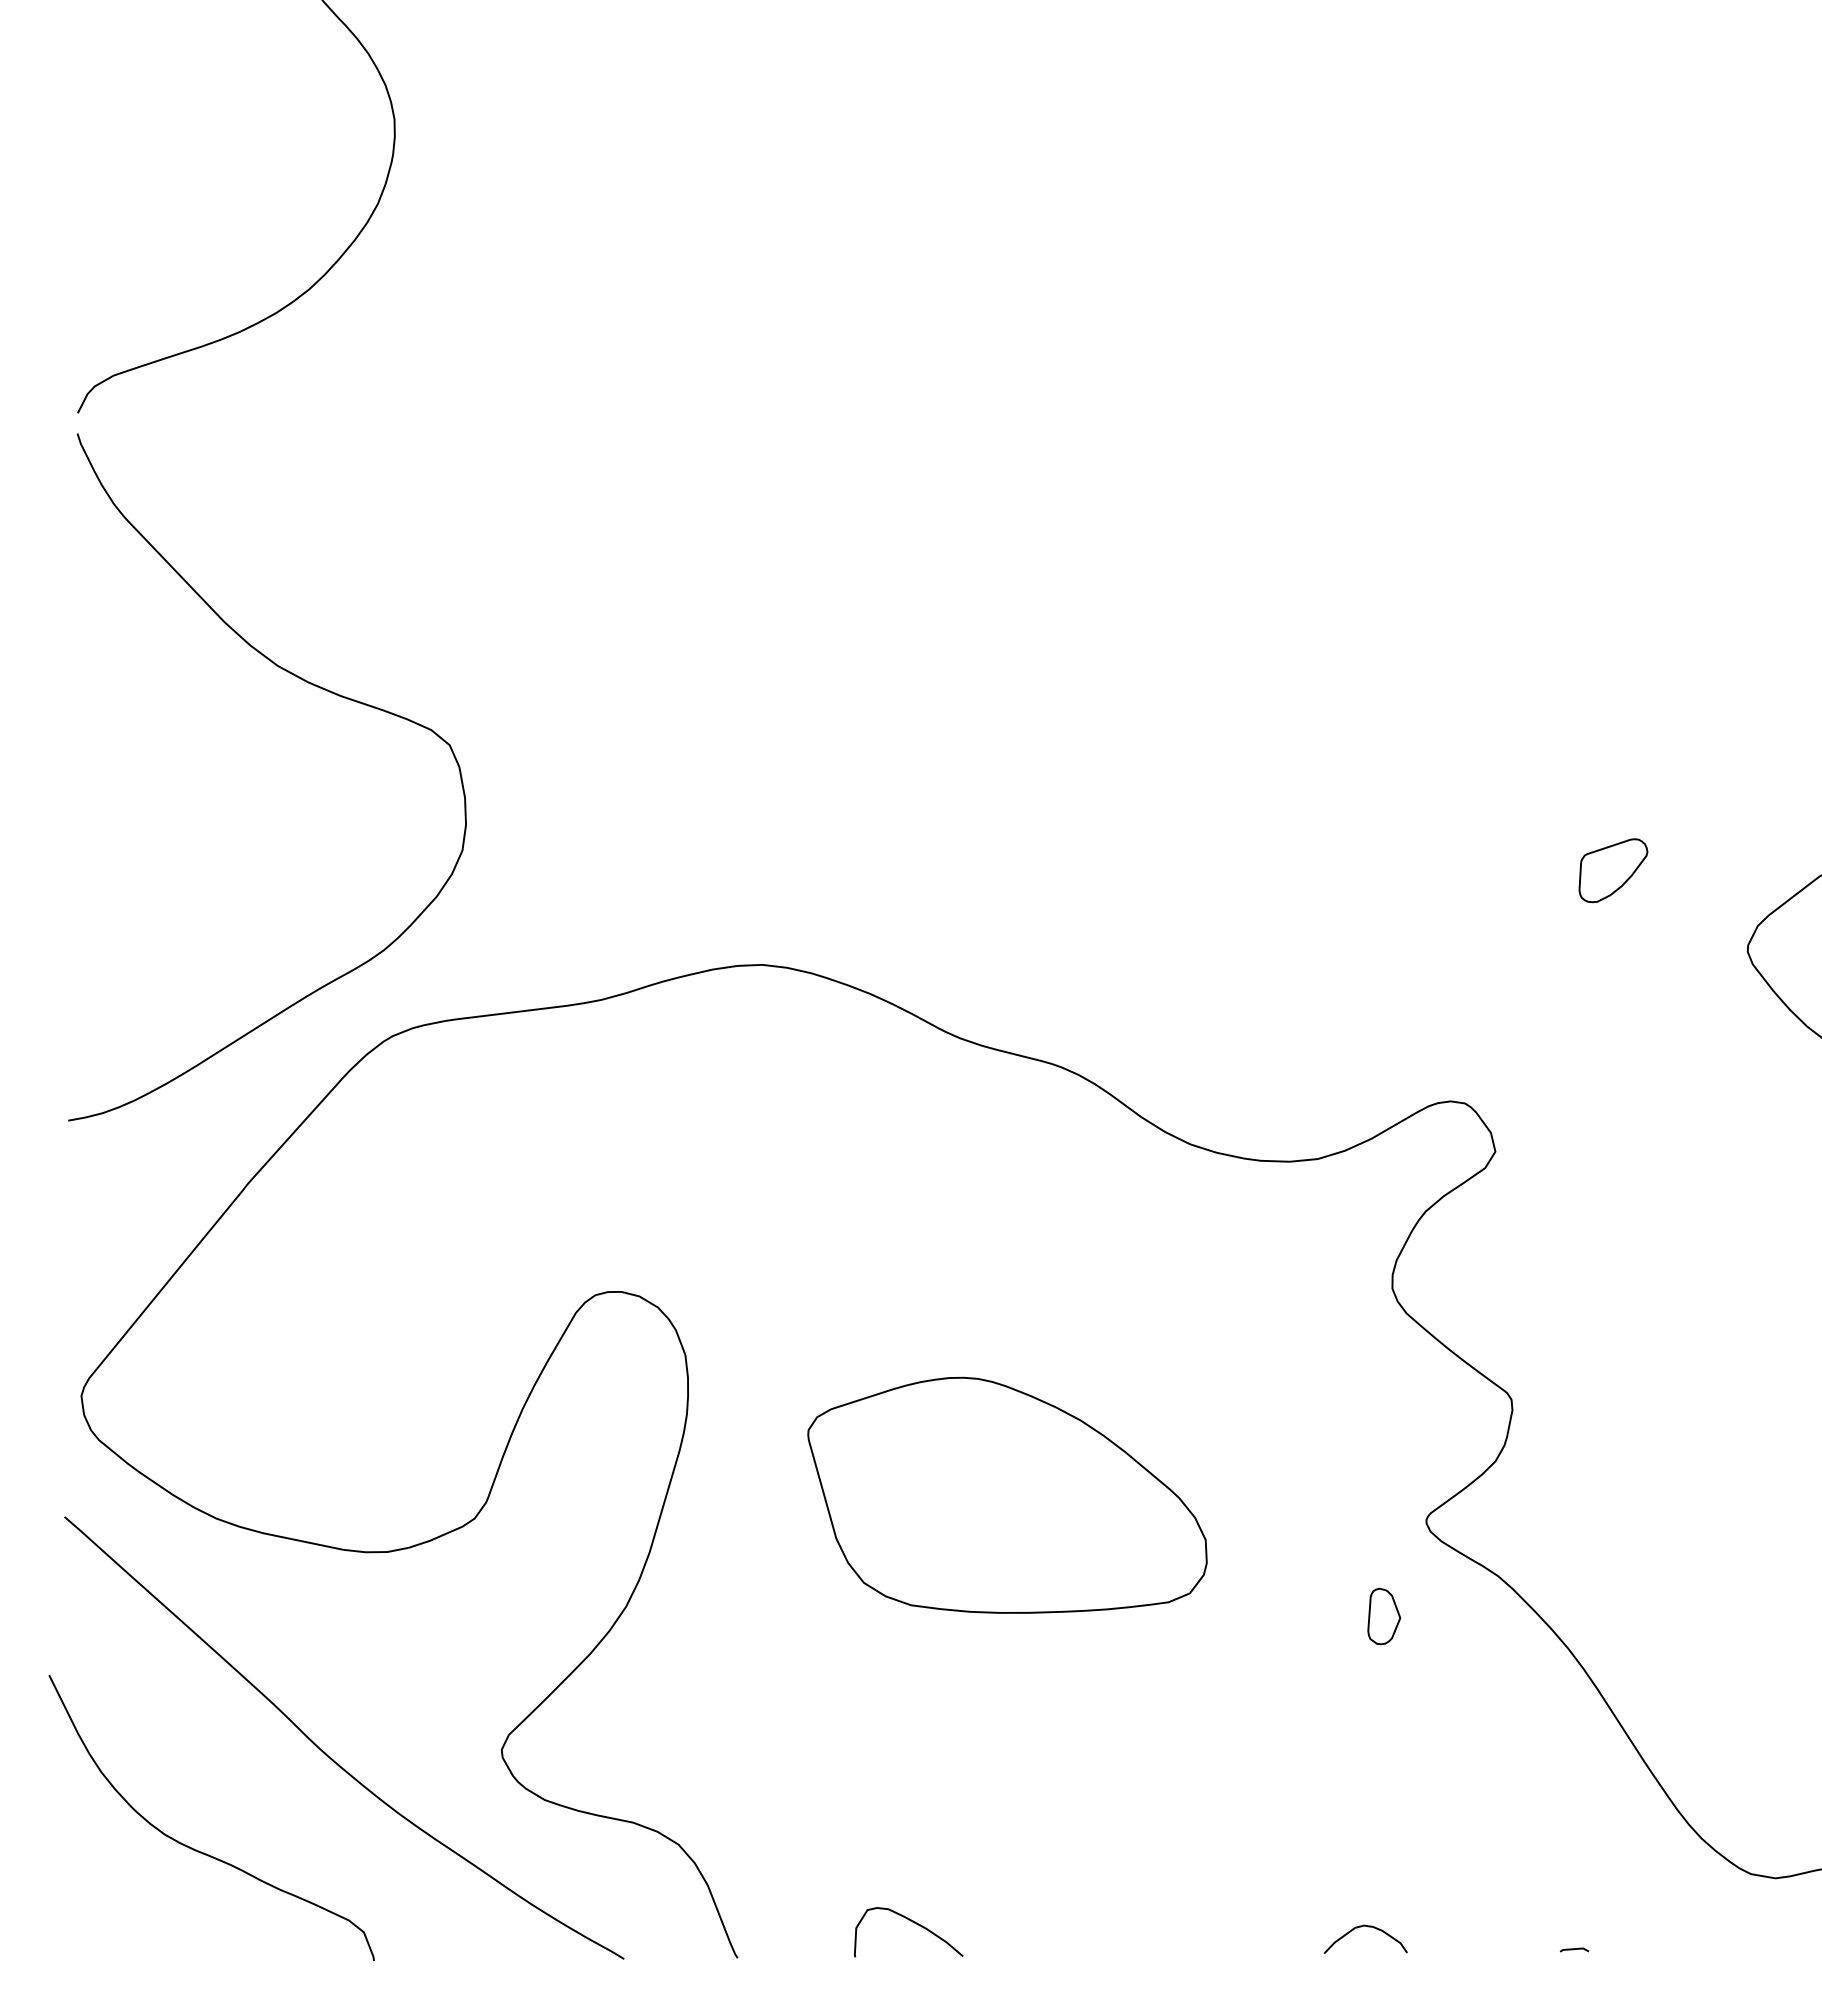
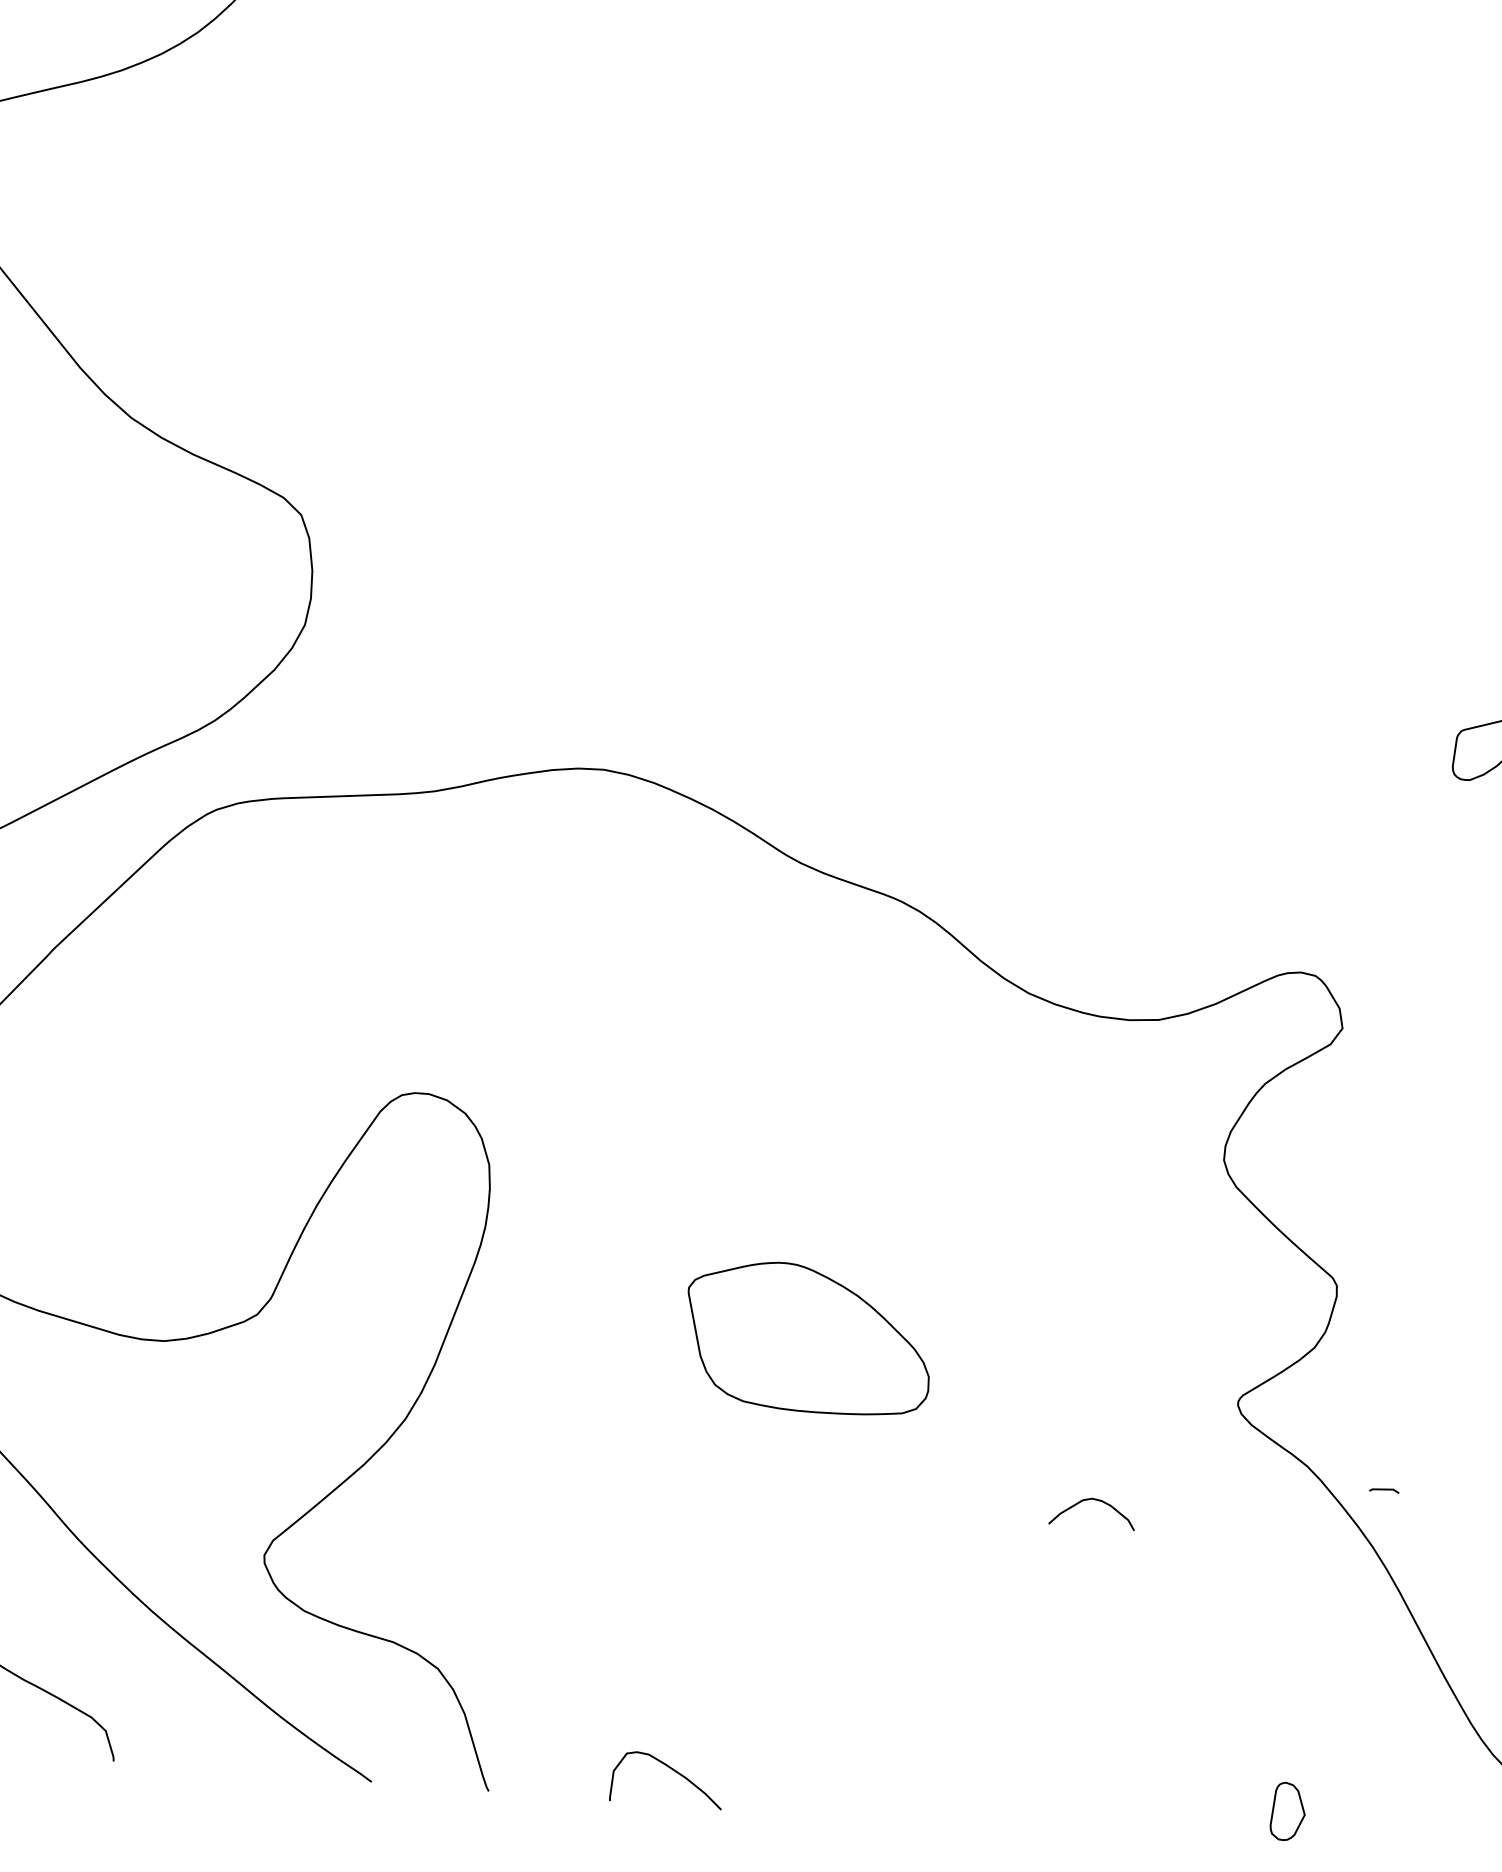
part: (1007, 1494) -> (808, 1337), size x0.6
part: (1384, 1616) -> (1288, 1811), moved
curve: (1368, 1927) -> (1096, 1501), moved
line: (1574, 1949) -> (1384, 1489), moved

